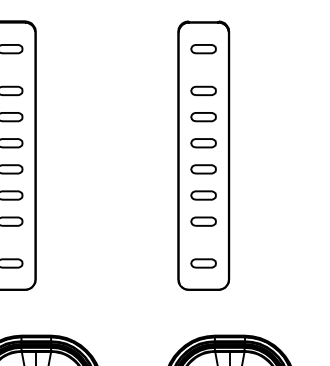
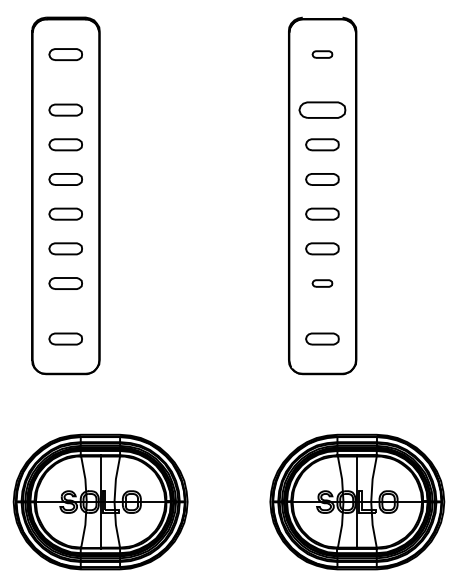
part: (203, 49) -> (322, 54), size x0.6
part: (203, 90) -> (322, 109), size x1.4
part: (203, 221) -> (322, 283), size x0.6

